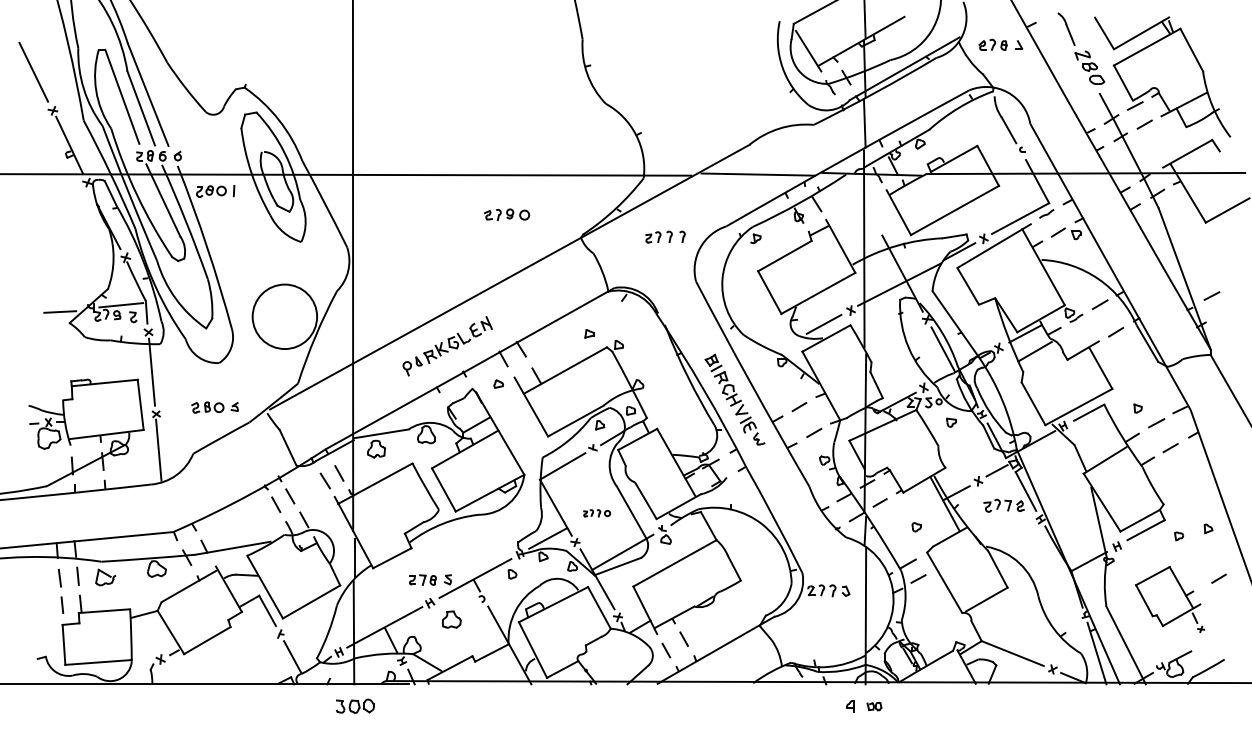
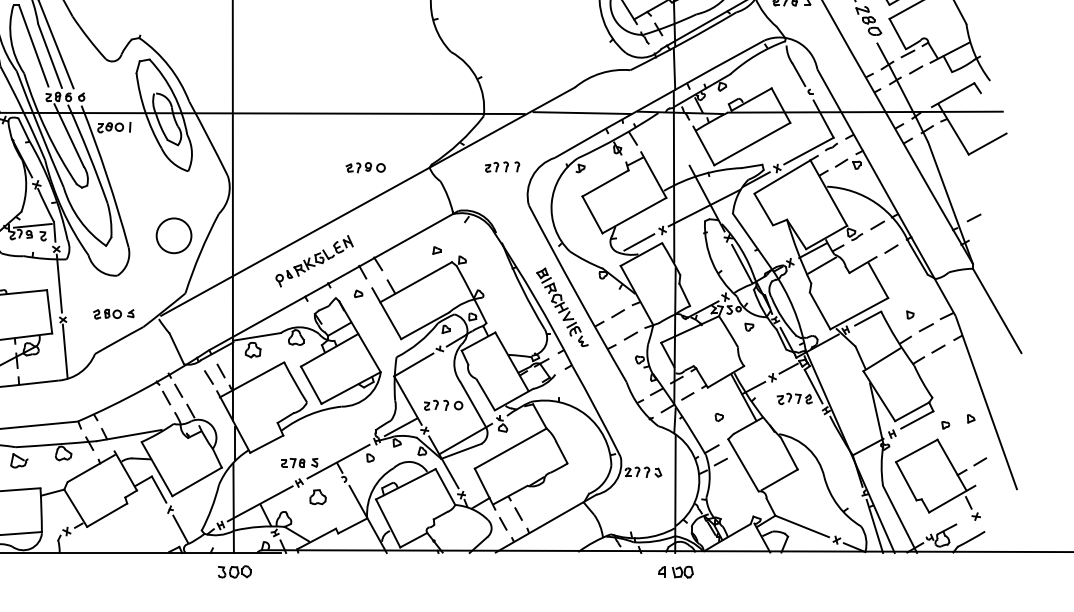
part: (507, 214) -> (366, 167), moved
circle: (284, 316) -> (173, 235), size x0.62
part: (596, 513) -> (442, 405), size x1.67
part: (1169, 599) -> (937, 479), size x1.43
part: (874, 706) -> (682, 572), size x1.67

